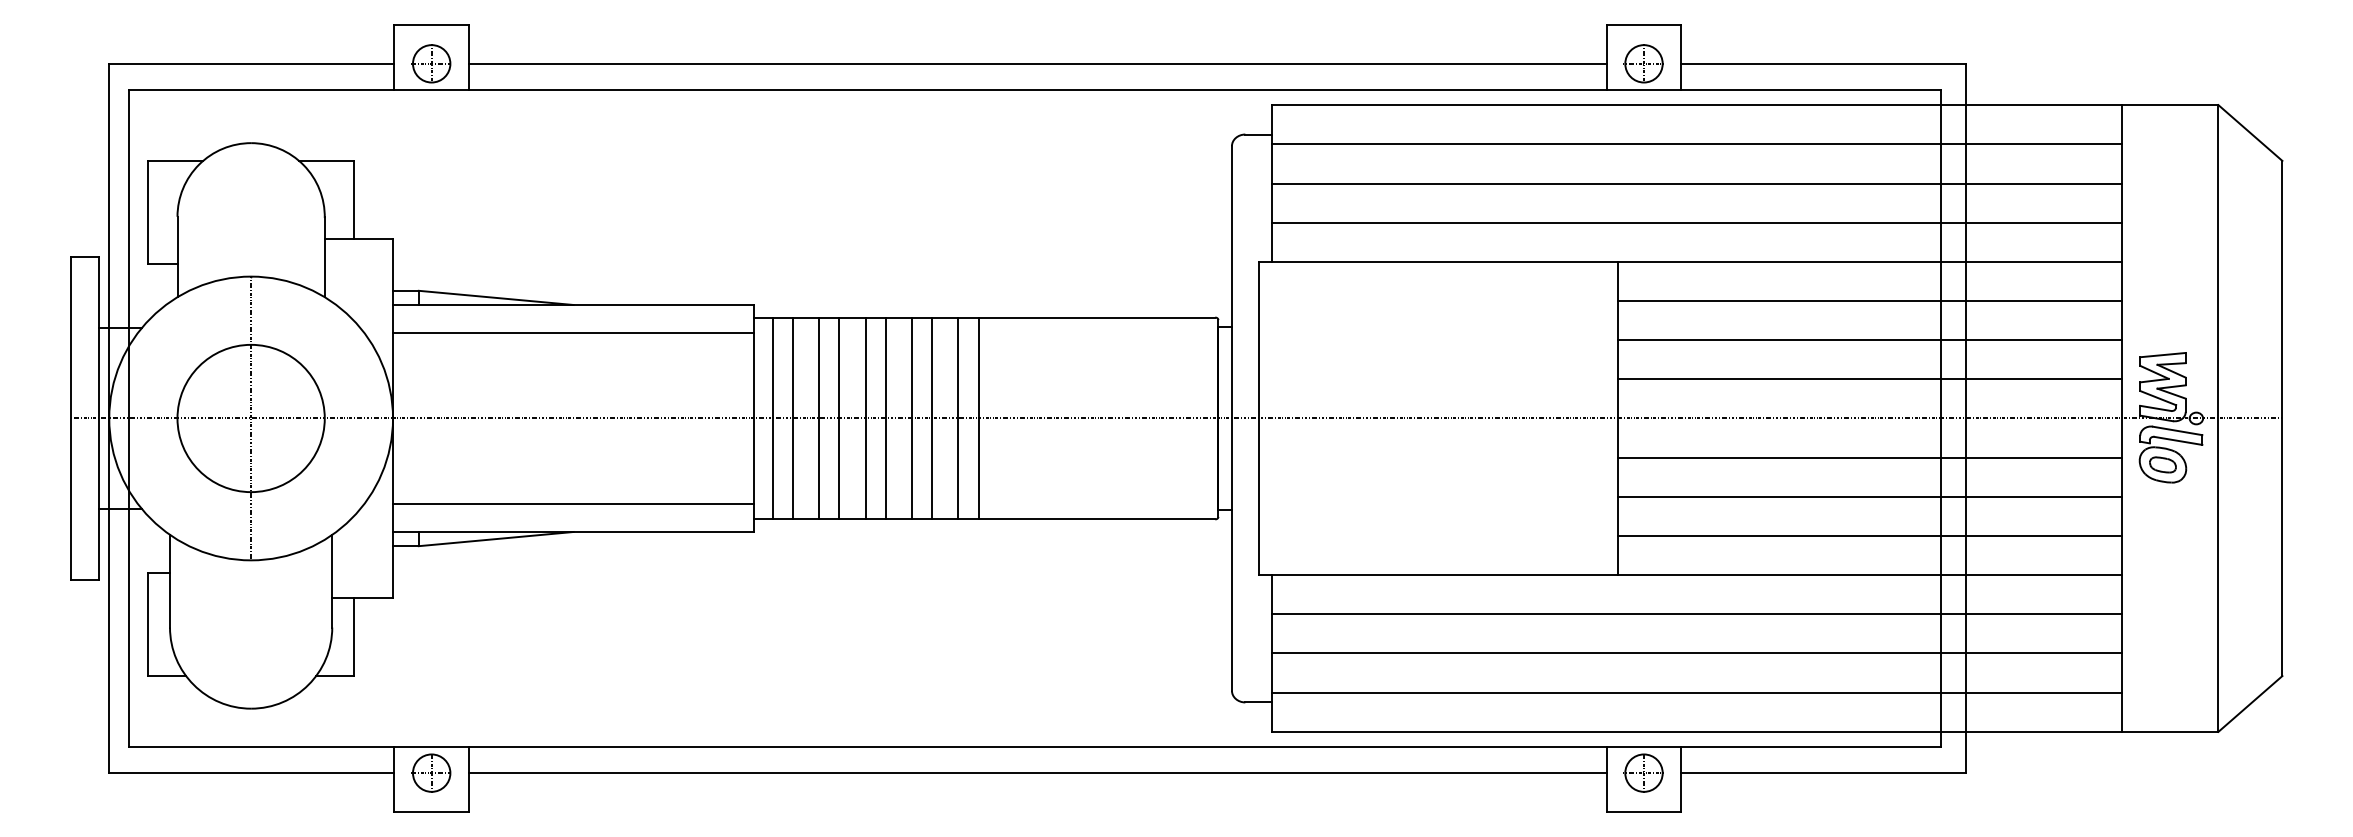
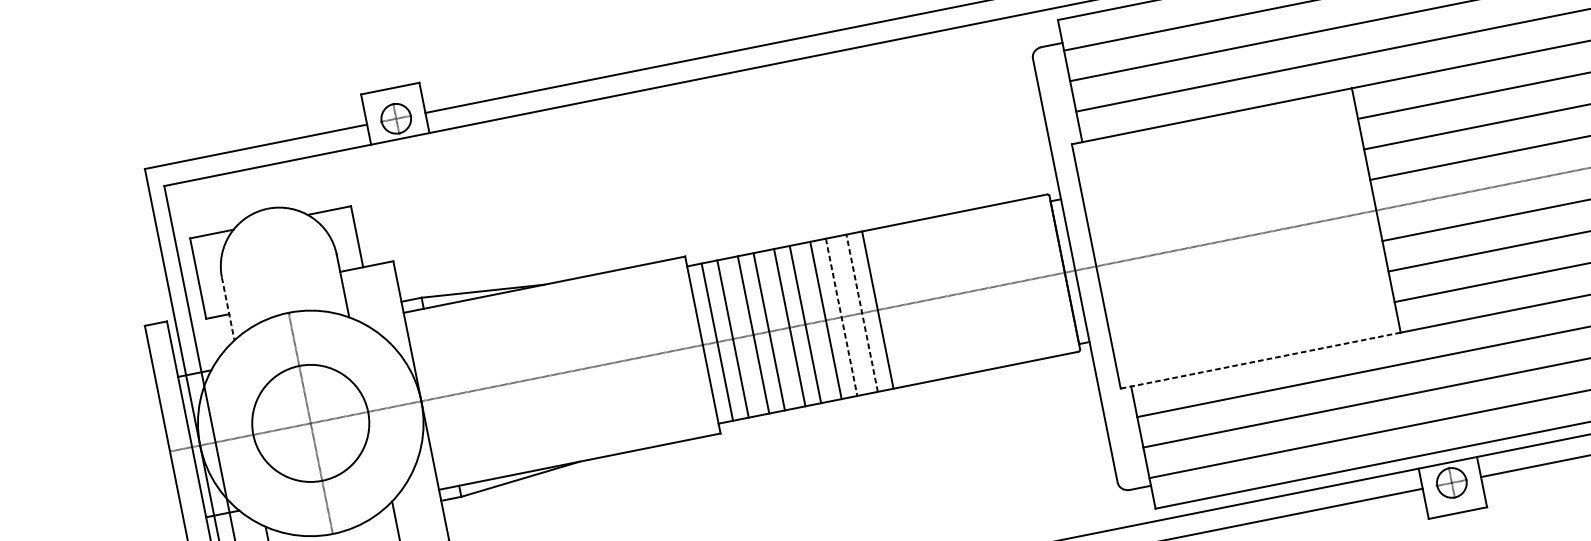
line: (177, 257) -> (228, 309), solid -> dashed
line: (573, 333) -> (548, 306), removed
line: (932, 418) -> (841, 317), solid -> dashed
line: (958, 418) -> (862, 313), solid -> dashed
line: (573, 503) -> (575, 439), removed
line: (1438, 575) -> (1260, 360), solid -> dashed

